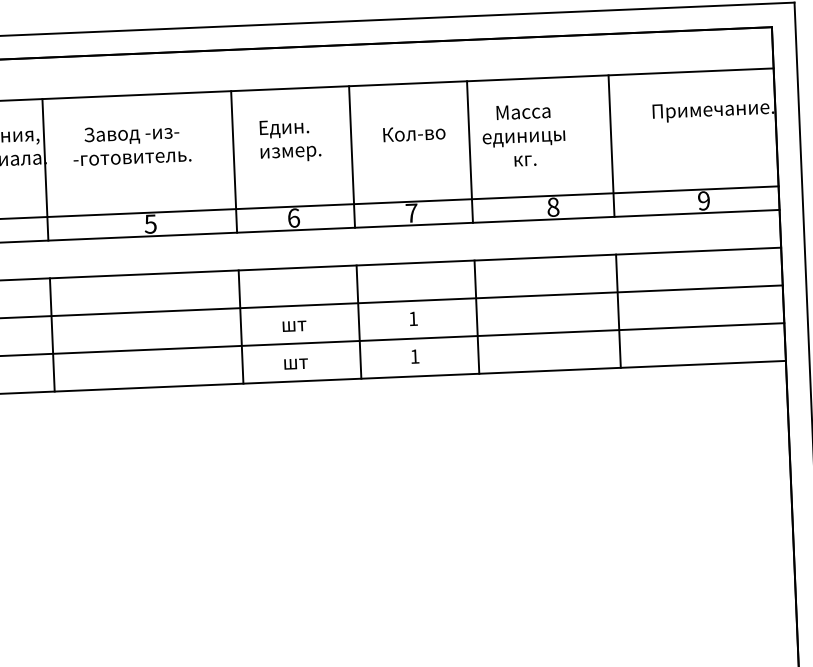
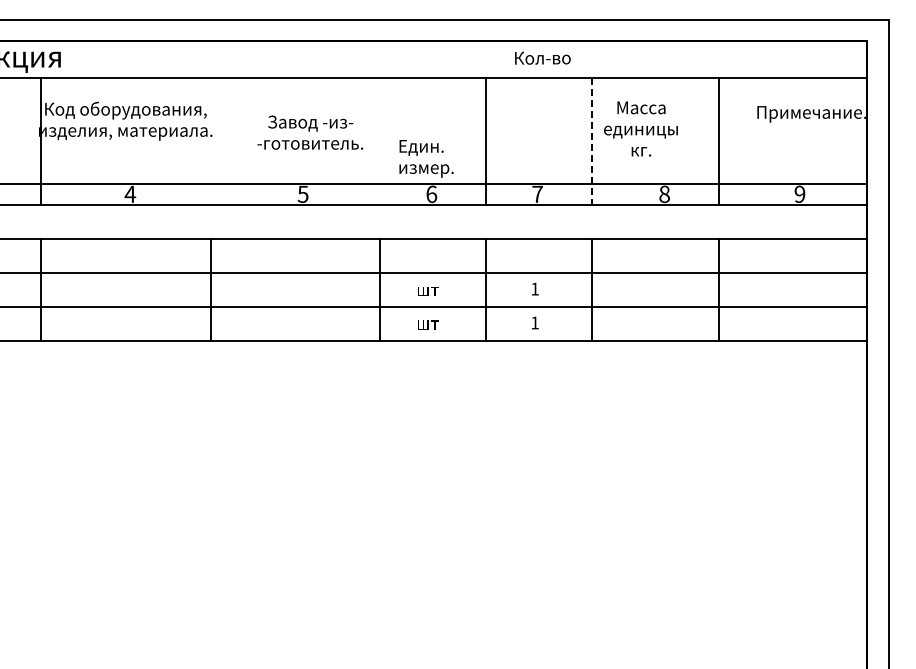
text: (413, 132) -> (542, 57), moved
text: (290, 140) -> (426, 158), moved
text: (132, 144) -> (310, 132), moved
line: (470, 151) -> (592, 141), solid -> dashed
line: (234, 161) -> (380, 141), removed
line: (45, 169) -> (210, 141), removed

